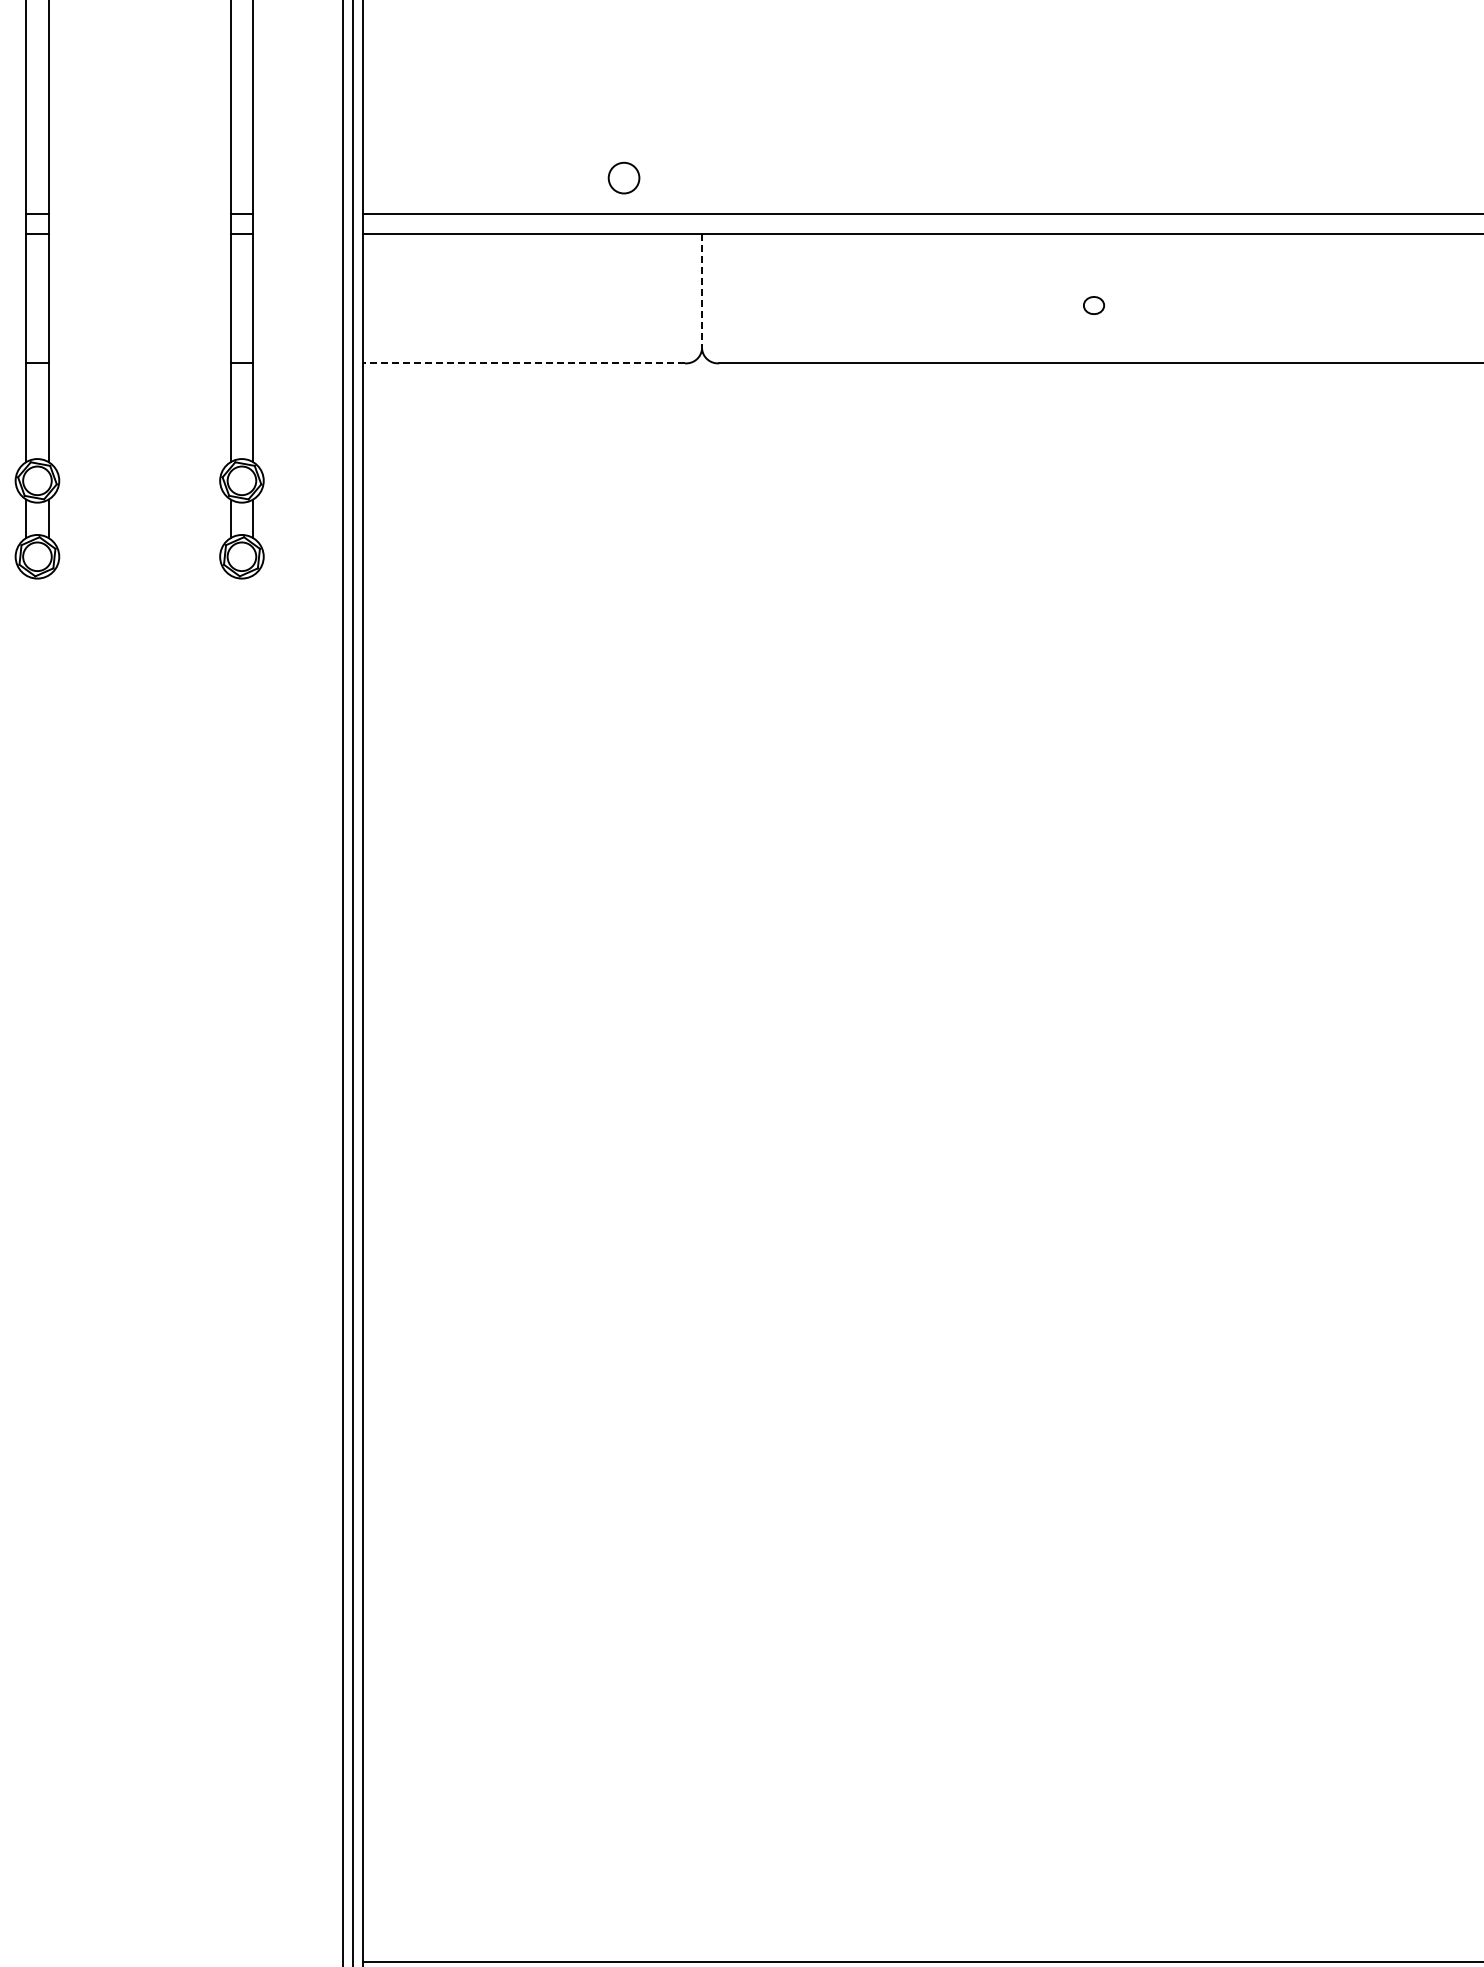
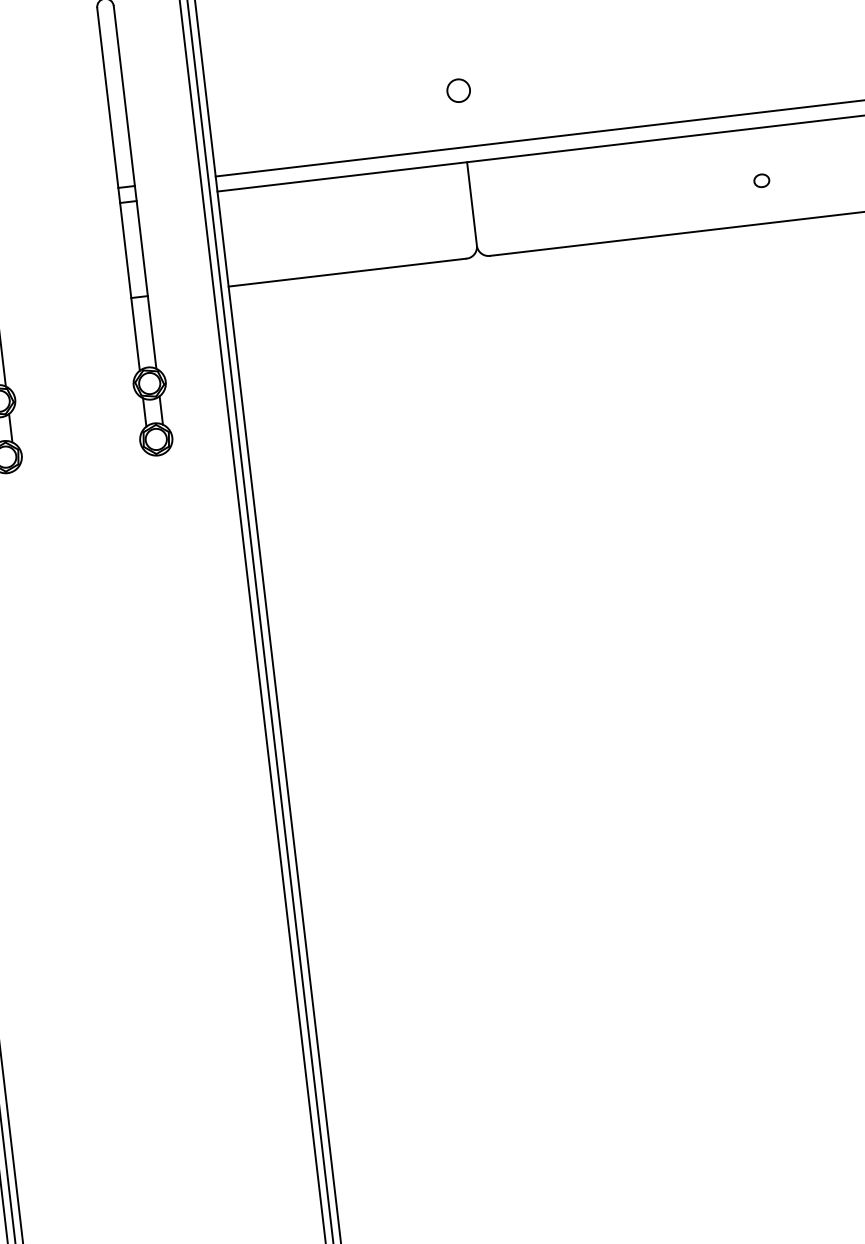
circle: (623, 177) -> (458, 90), moved
line: (702, 292) -> (472, 205), dashed -> solid
line: (523, 363) -> (346, 272), dashed -> solid

